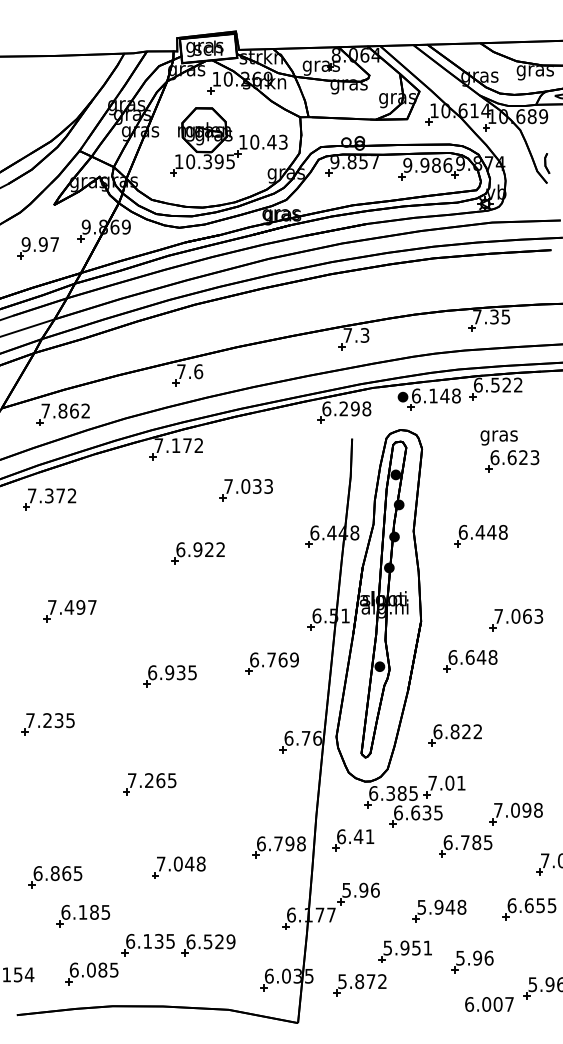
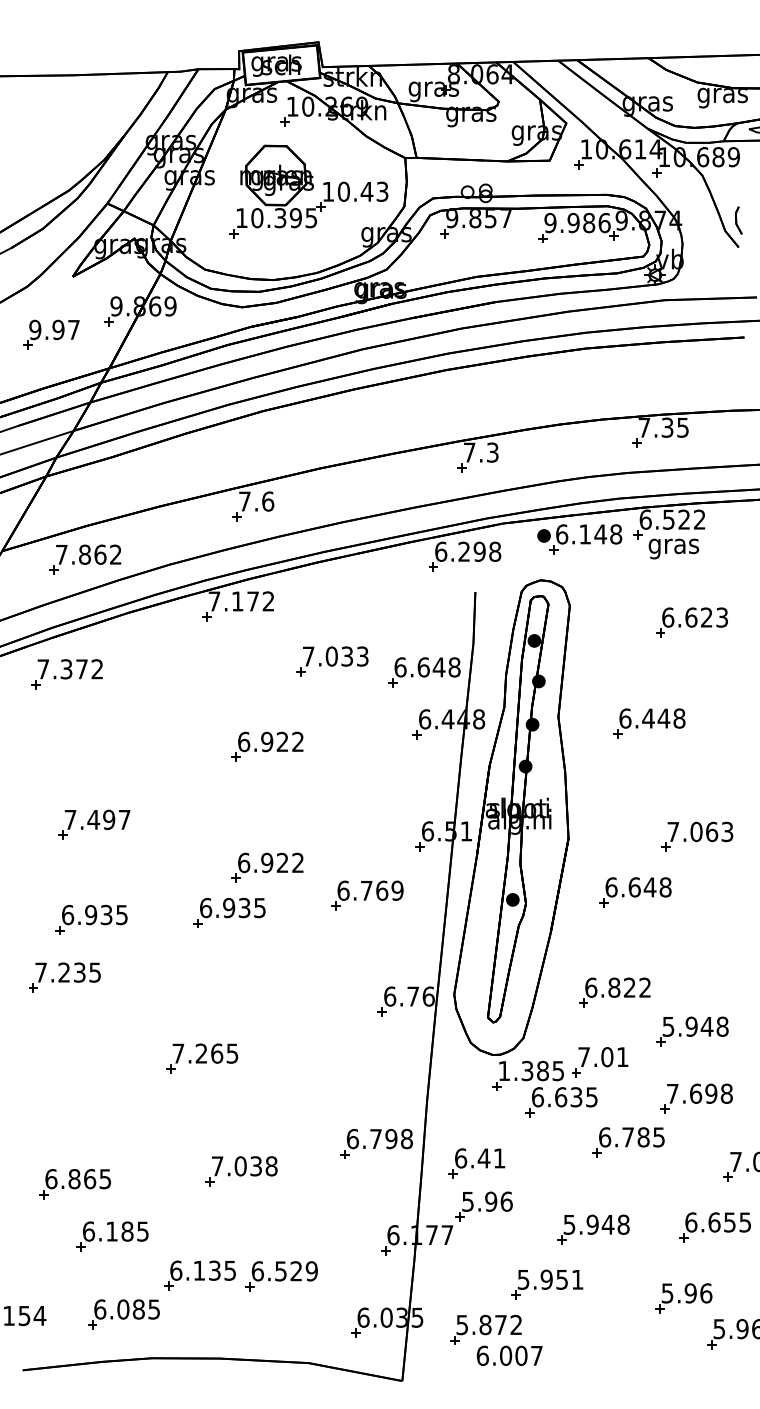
text: (498, 437) -> (673, 548), moved
part: (314, 498) -> (424, 672), added
part: (198, 642) -> (267, 867), added
part: (67, 681) -> (91, 919), added
part: (512, 764) -> (692, 1031), added
text: (373, 793) -> (504, 1070), 6.385 -> 1.385
text: (515, 810) -> (696, 1093), 7.098 -> 7.698
part: (352, 840) -> (476, 1163), moved
text: (189, 864) -> (255, 1166), 7.048 -> 7.038
part: (472, 961) -> (683, 1298), moved
text: (489, 1004) -> (509, 1355), moved

